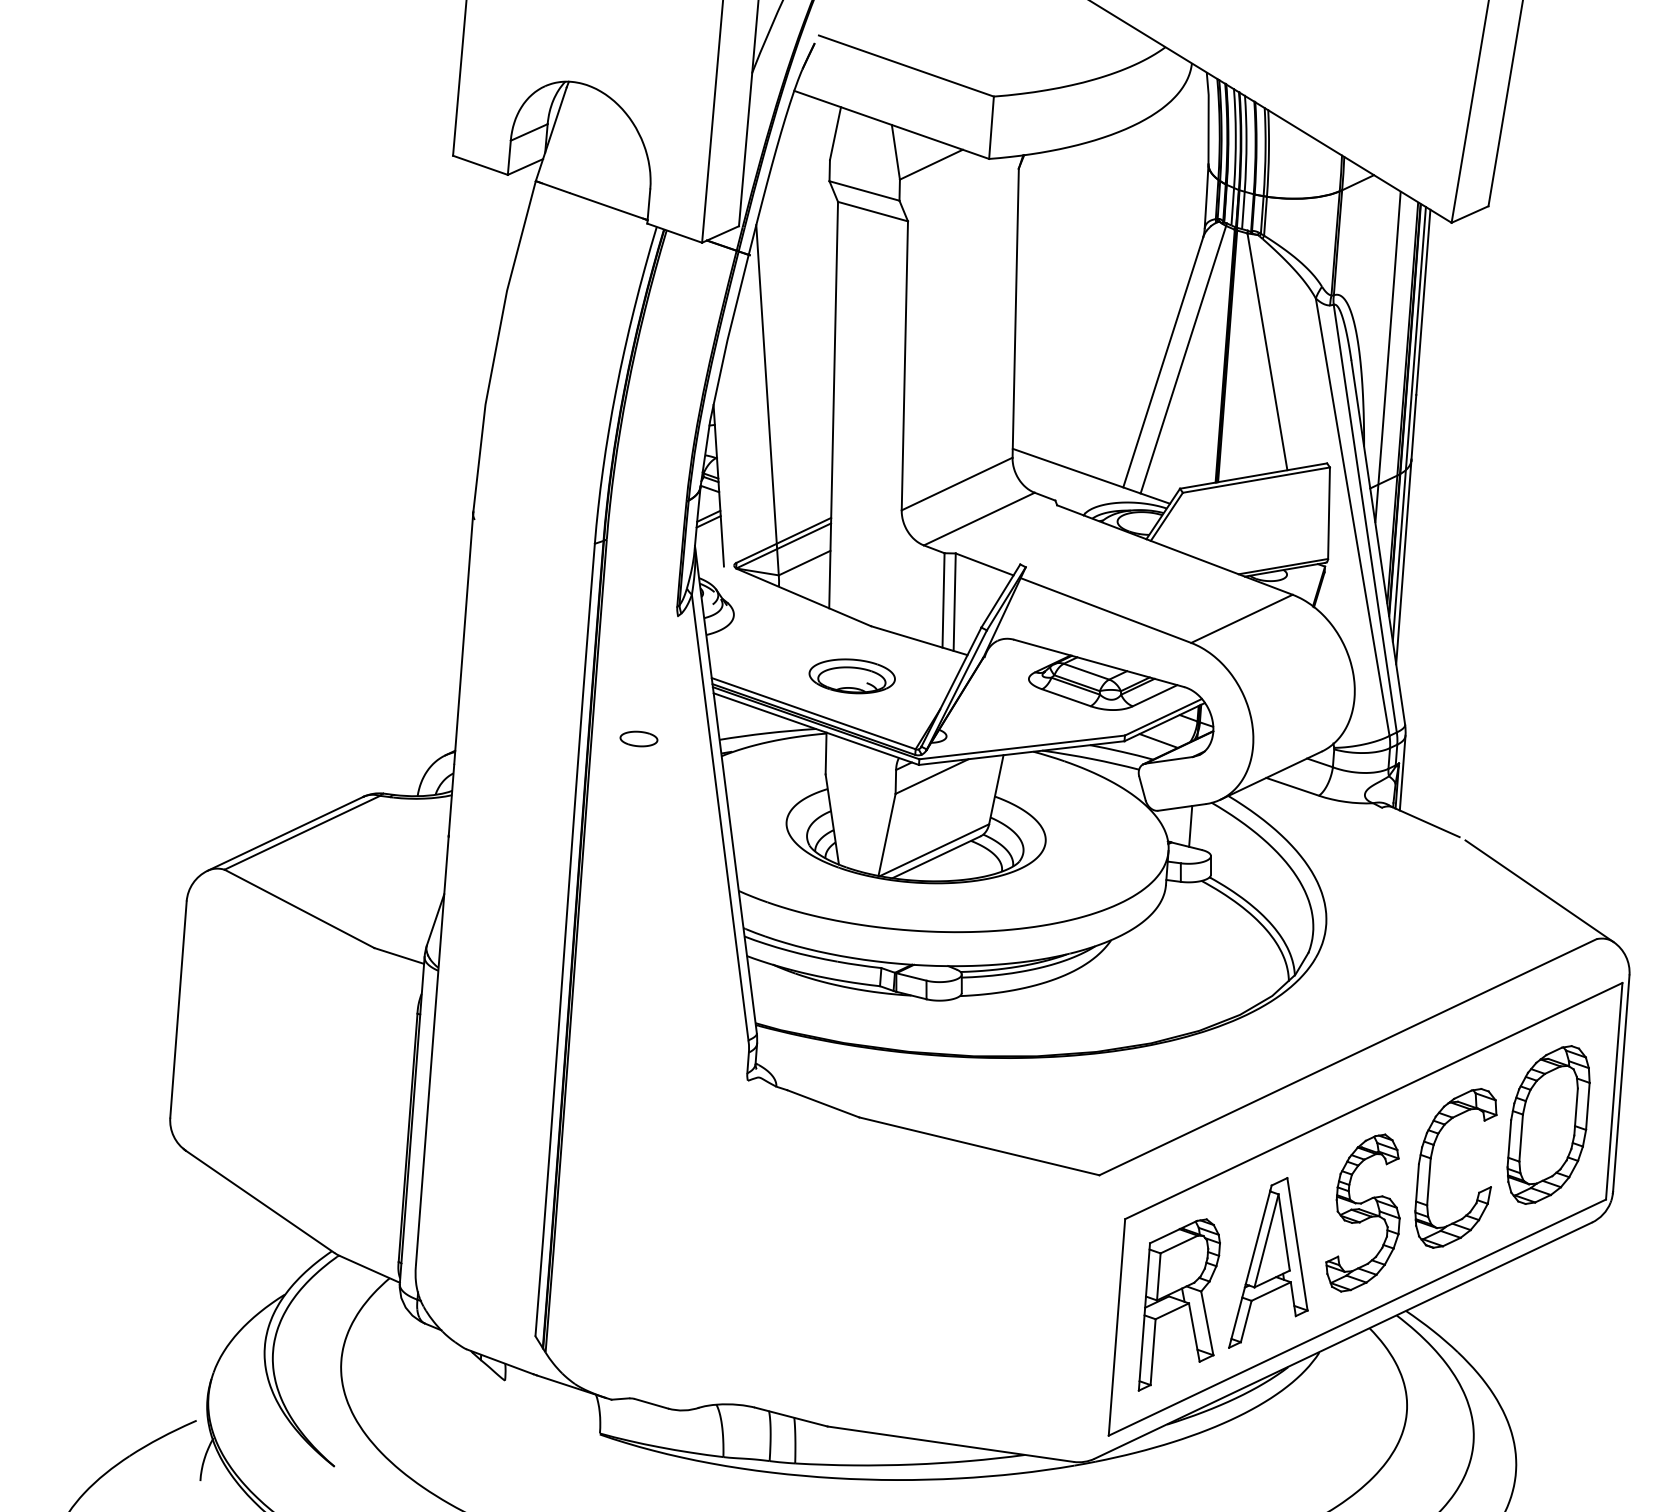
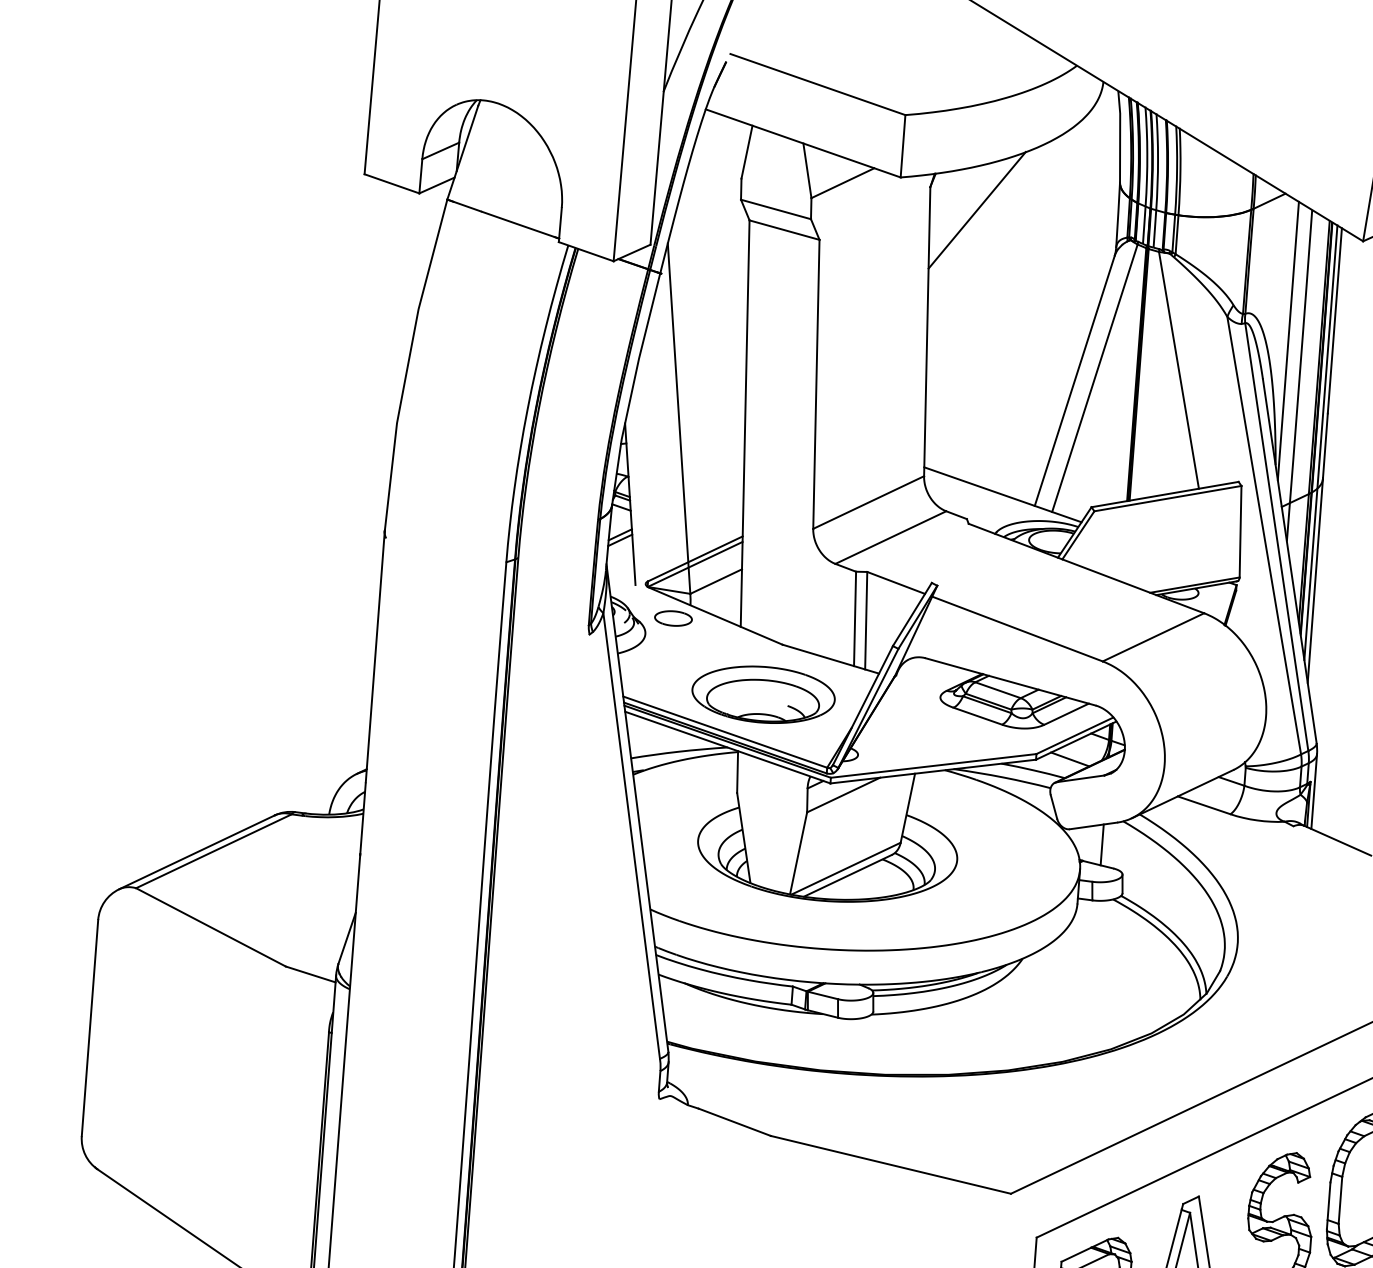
line: (1065, 191) -> (977, 210), added
line: (1376, 322) -> (1288, 341), added
part: (852, 676) -> (764, 695), size x1.67
part: (638, 738) -> (673, 618), moved

